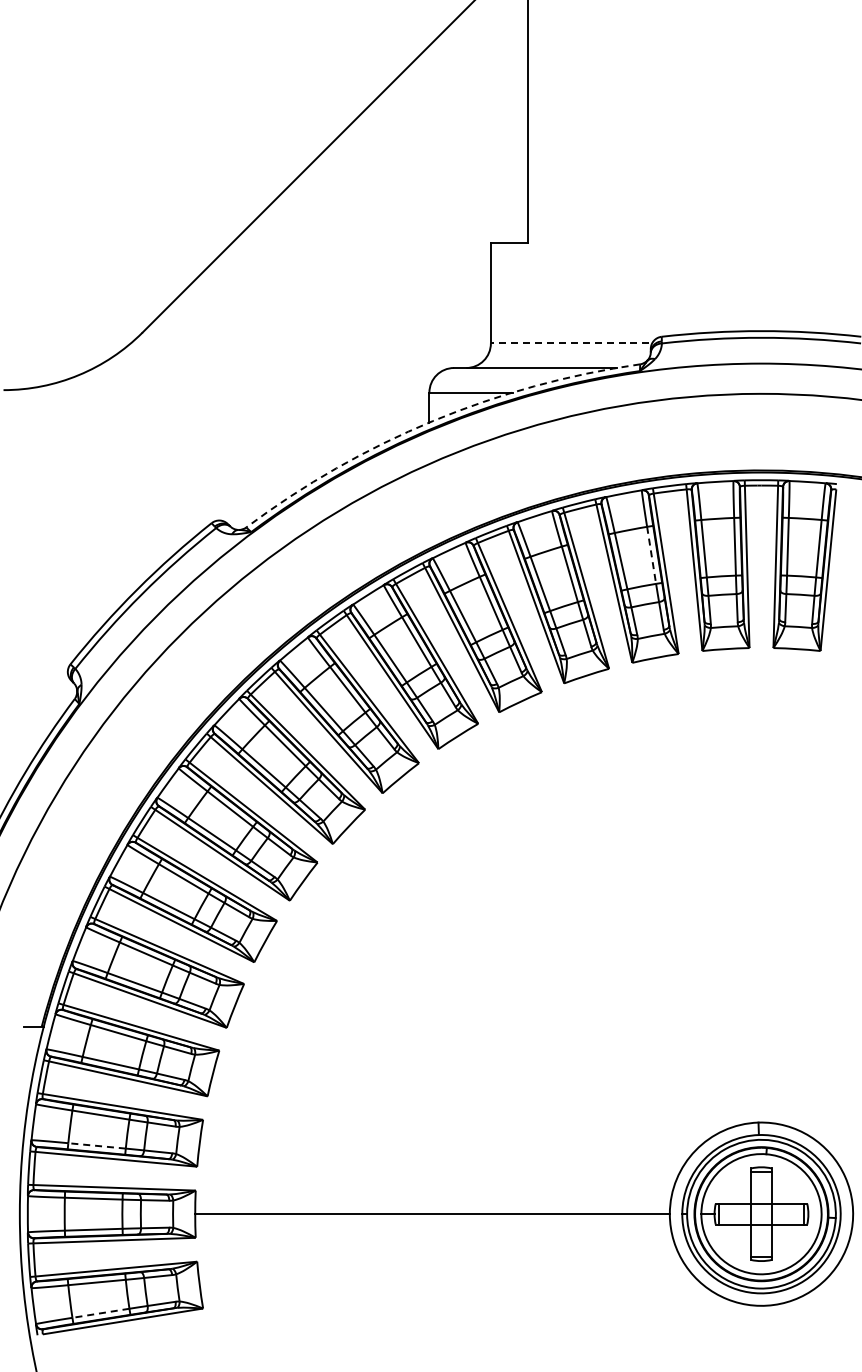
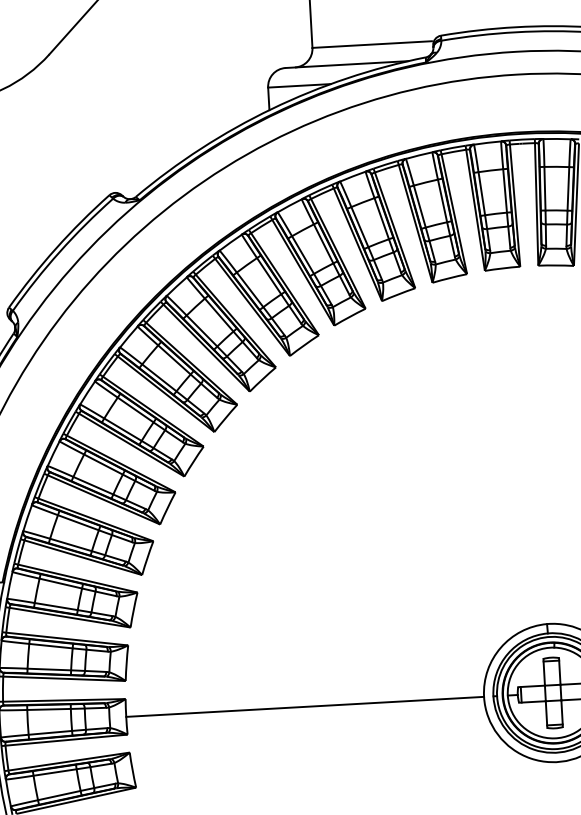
line: (569, 343) -> (371, 44), dashed -> solid
arc: (432, 421) -> (271, 109), dashed -> solid
line: (651, 555) -> (442, 201), dashed -> solid
line: (97, 1145) -> (49, 669), dashed -> solid
line: (100, 1313) -> (59, 795), dashed -> solid

